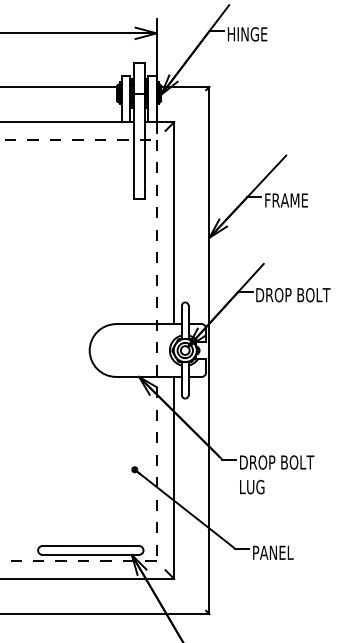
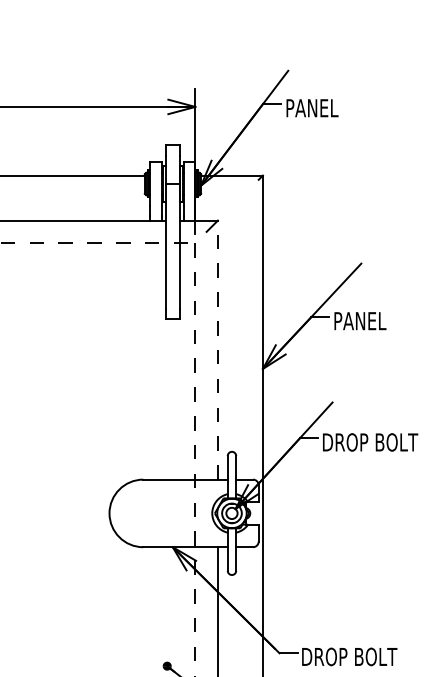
text: (248, 34) -> (312, 108), HINGE -> PANEL
text: (286, 200) -> (361, 321), FRAME -> PANEL
line: (174, 222) -> (218, 349), solid -> dashed

